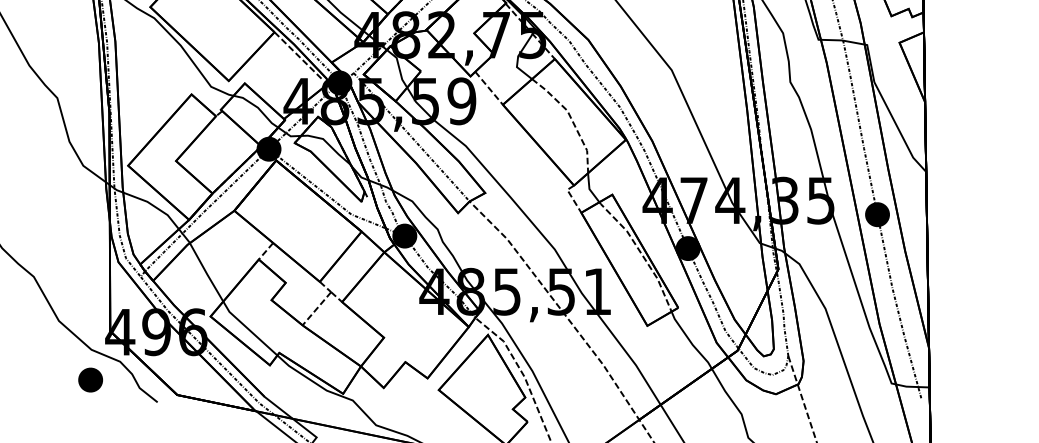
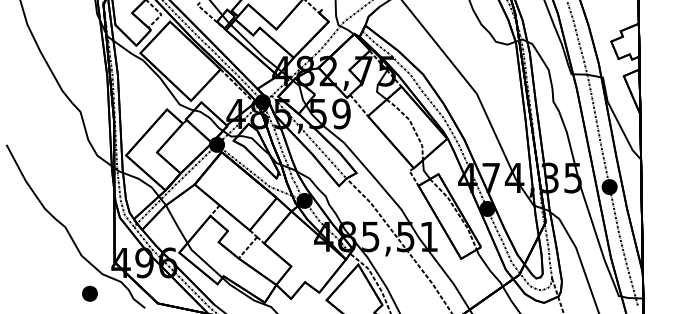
part: (89, 379) -> (89, 293), moved

